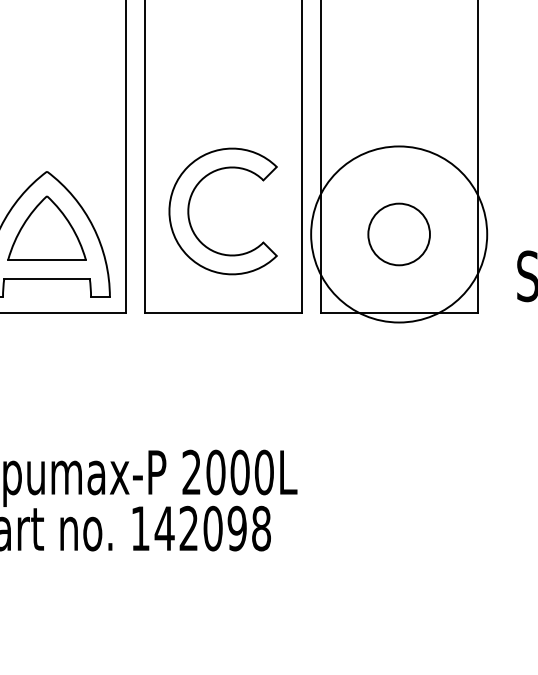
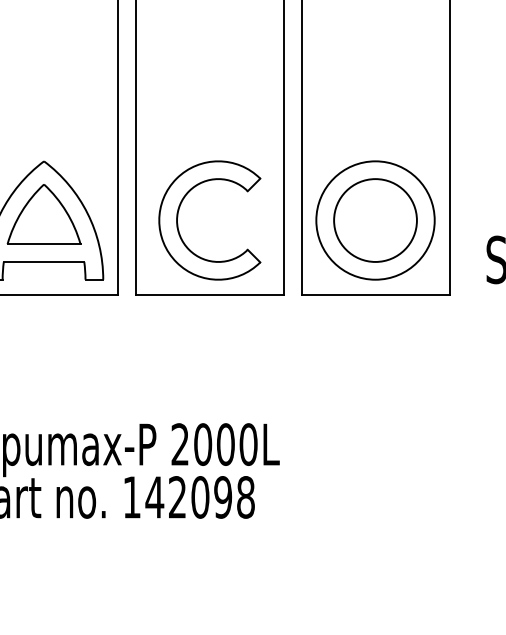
part: (189, 211) -> (178, 220), moved
circle: (399, 234) -> (375, 220), size x0.71
circle: (399, 234) -> (375, 220), size x1.43

